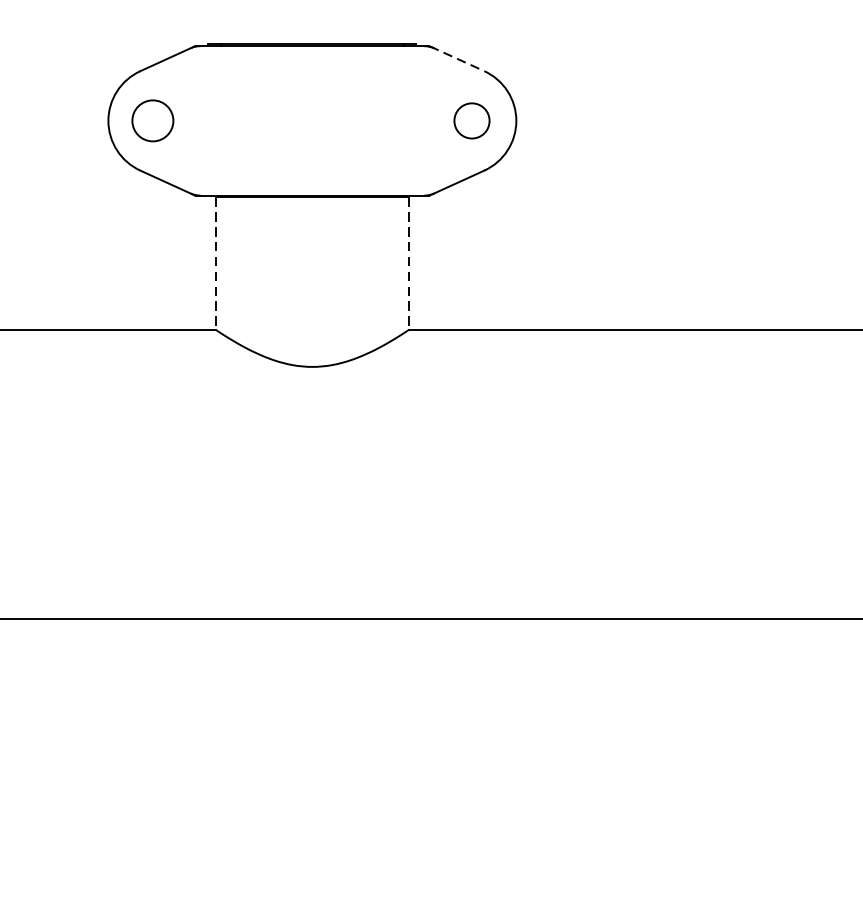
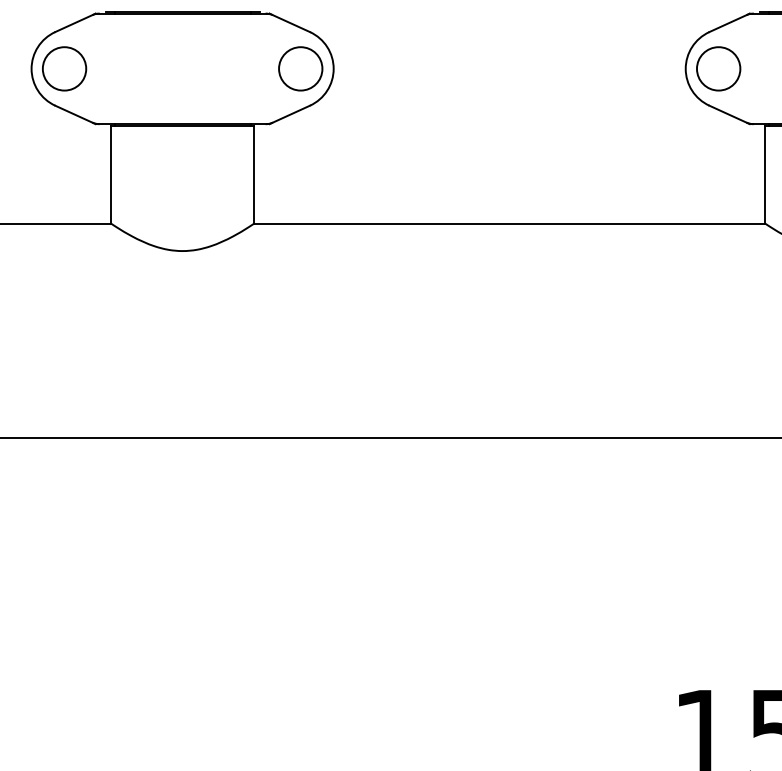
line: (458, 59) -> (290, 23), dashed -> solid
circle: (152, 120) -> (64, 68), size x1.43
circle: (471, 120) -> (300, 68), size x1.67
line: (214, 263) -> (110, 174), dashed -> solid
line: (409, 263) -> (254, 174), dashed -> solid

